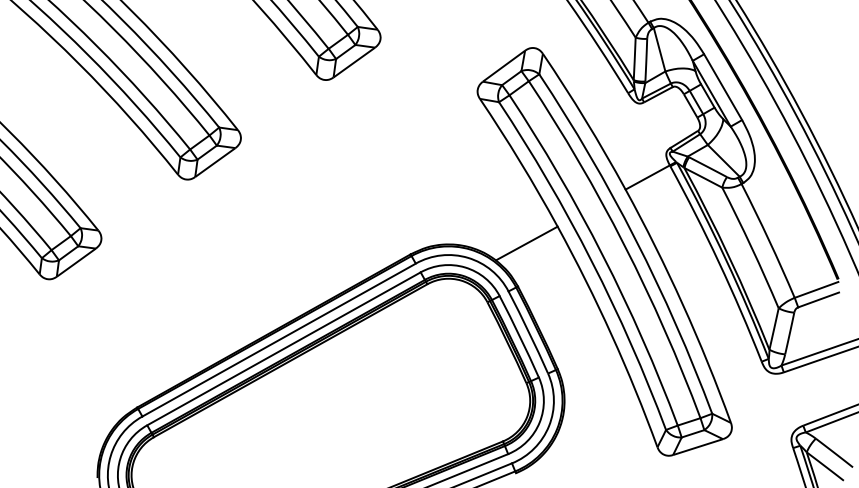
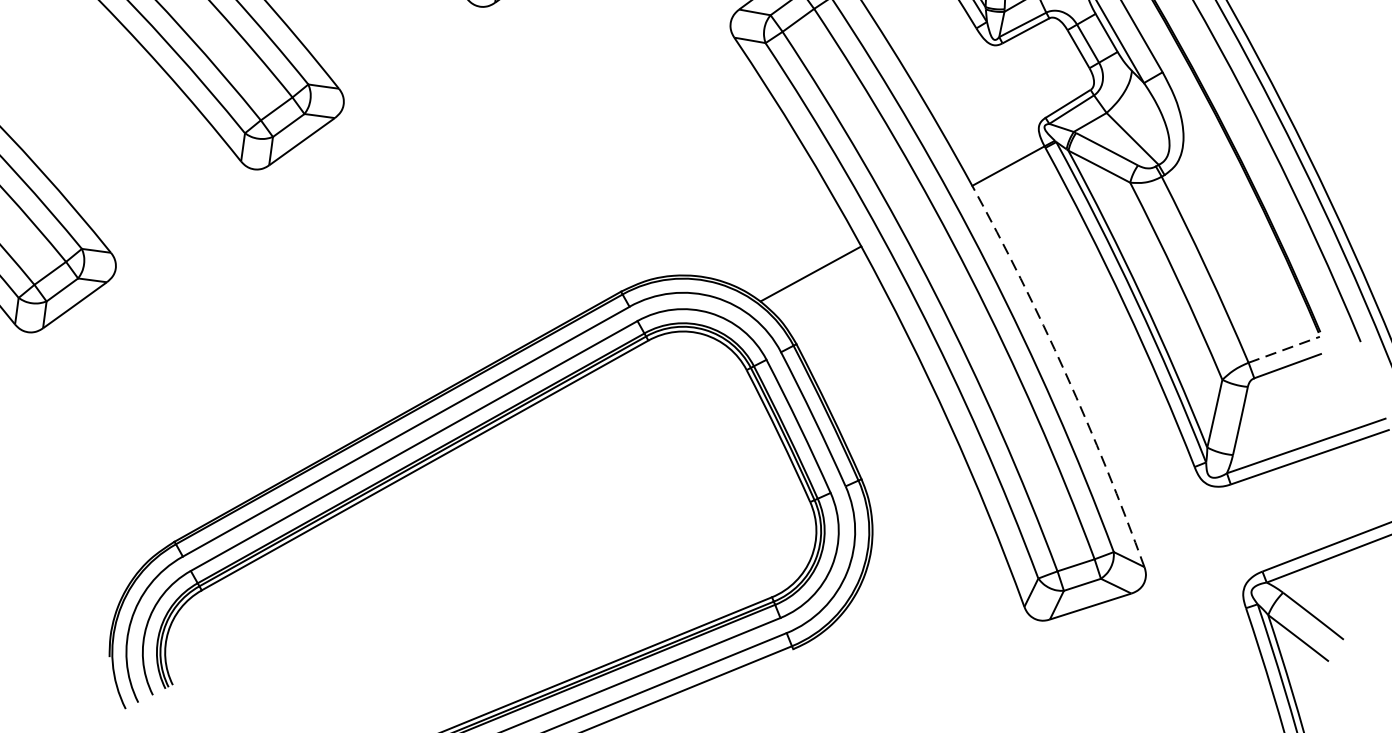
line: (817, 289) -> (1285, 349), solid -> dashed
arc: (682, 304) -> (1065, 373), solid -> dashed

